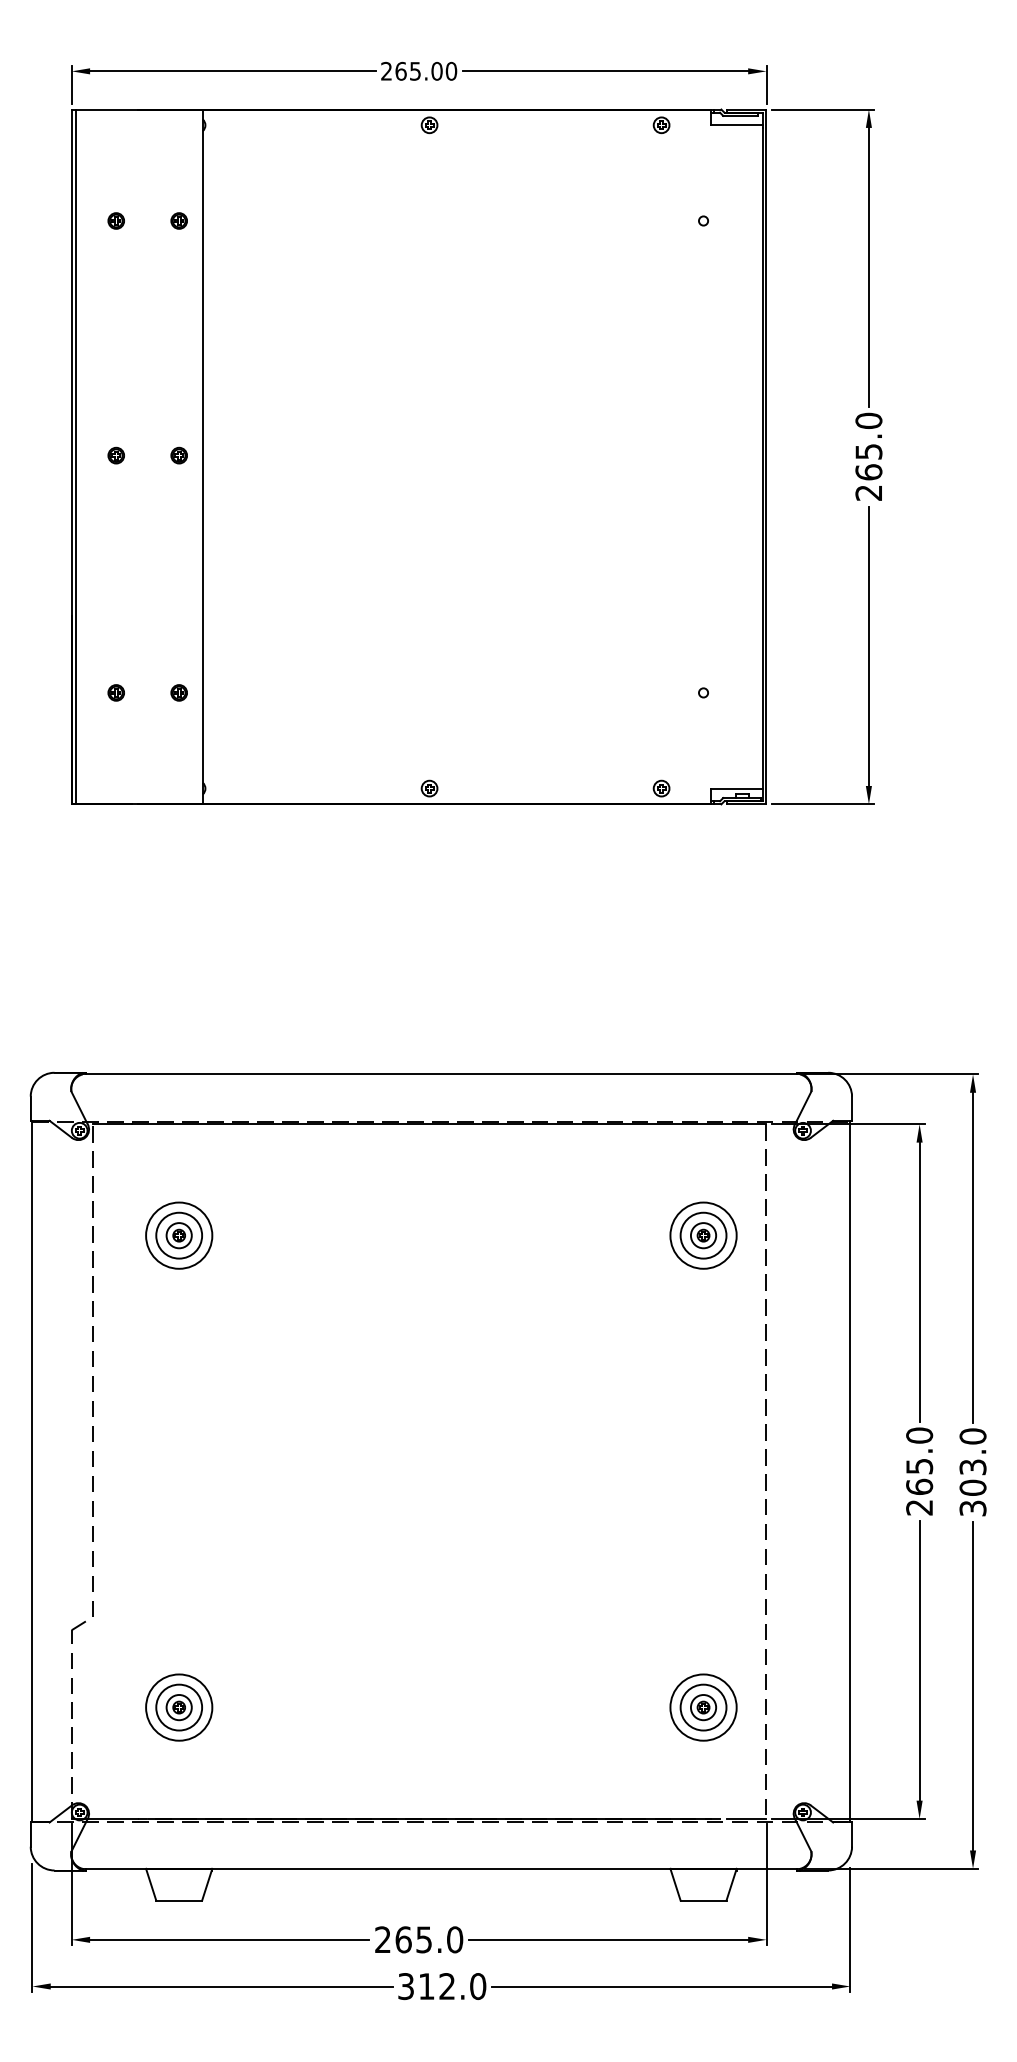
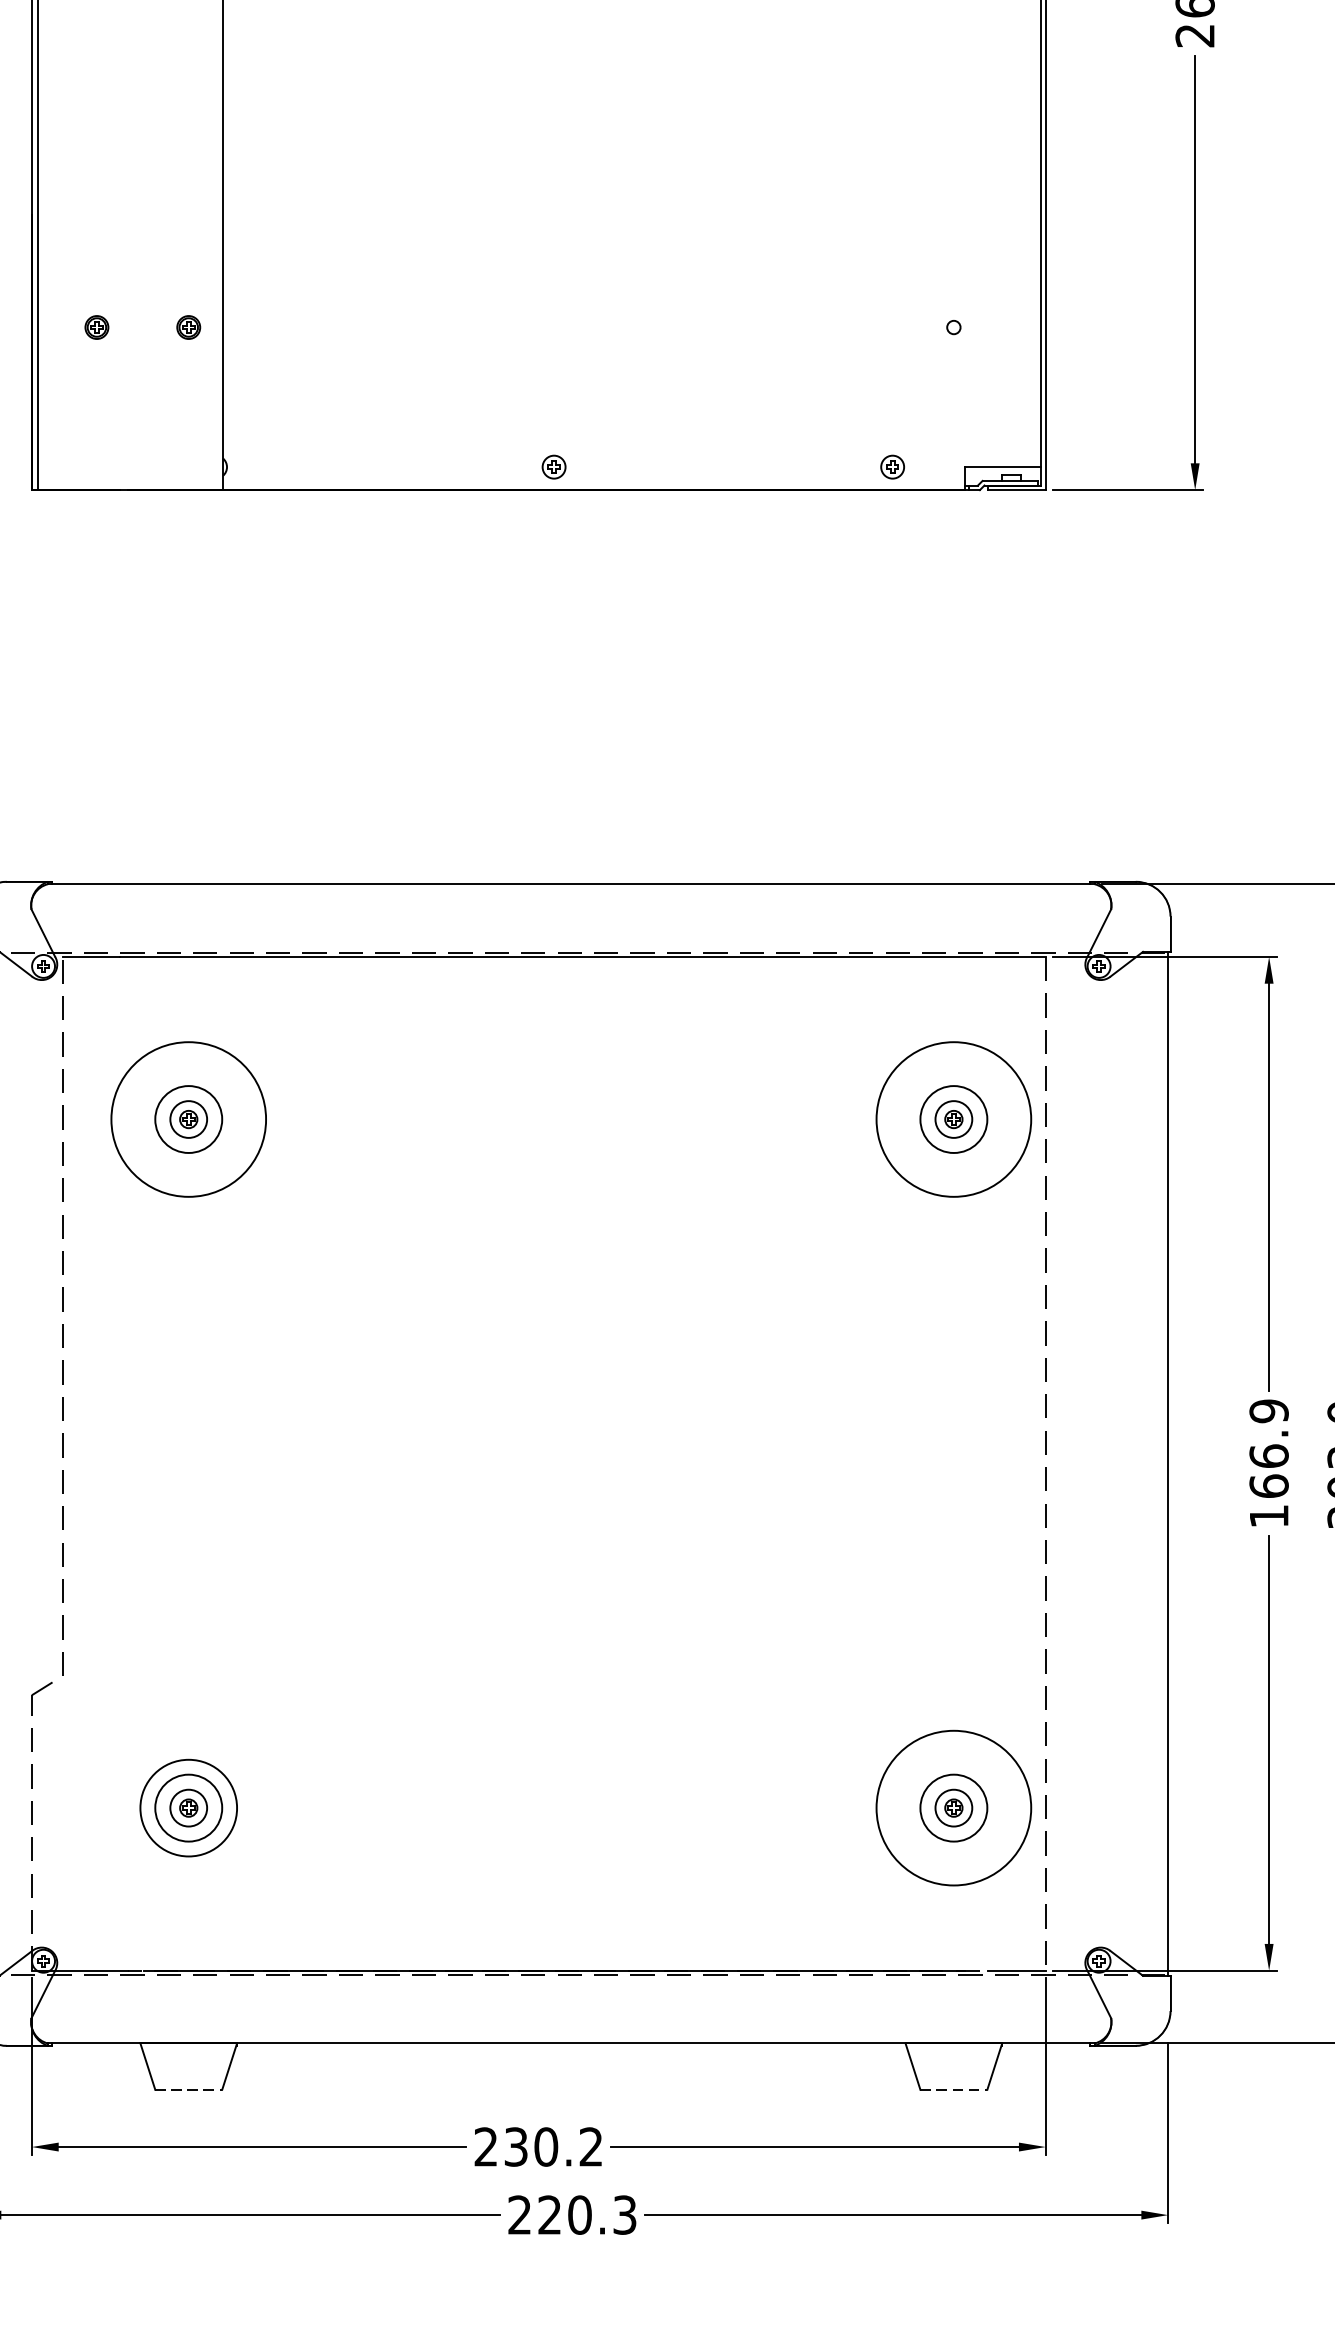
circle: (179, 1235) -> (189, 1119), size x1.6
circle: (703, 1235) -> (953, 1119), size x1.6
text: (919, 1471) -> (1268, 1463), 265.0 -> 166.9
circle: (703, 1707) -> (953, 1807), size x1.6
line: (179, 1900) -> (189, 2089), solid -> dashed
line: (703, 1900) -> (953, 2089), solid -> dashed
text: (429, 1939) -> (553, 2146), 265.0 -> 230.2
text: (442, 1986) -> (572, 2215), 312.0 -> 220.3

